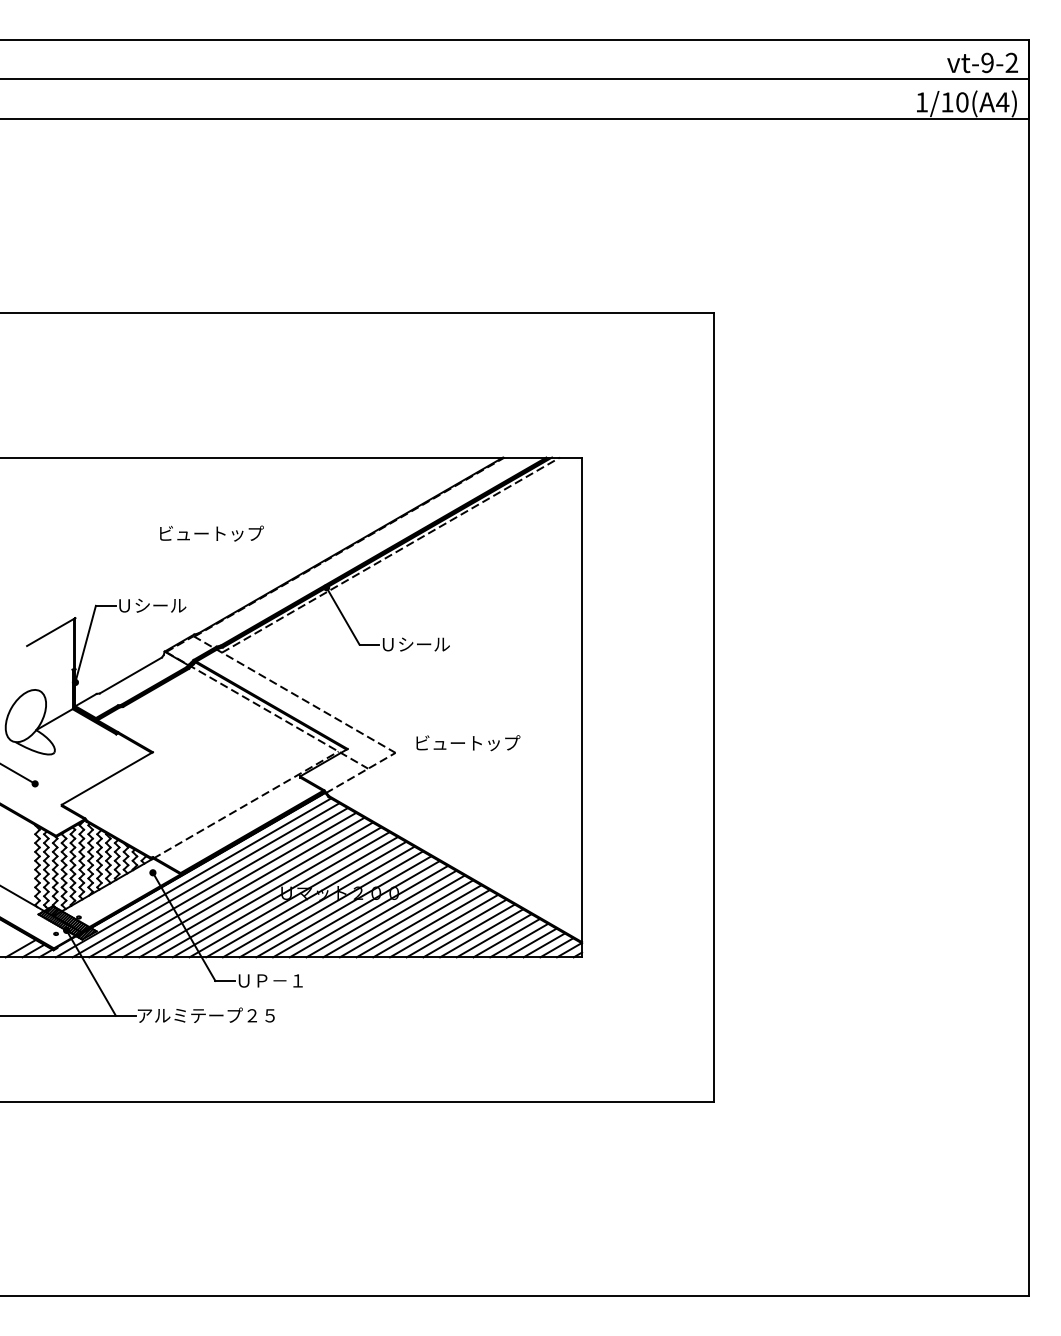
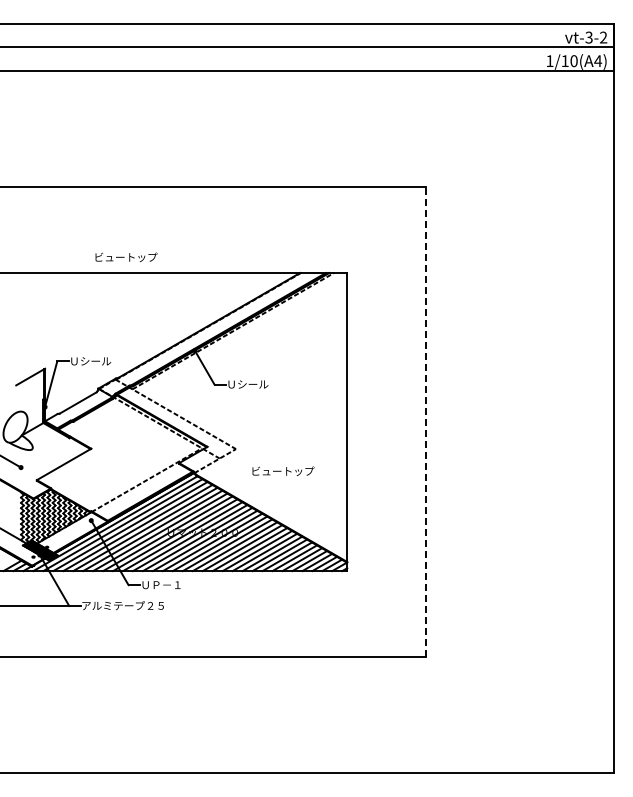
text: (986, 62) -> (588, 37), vt-9-2 -> vt-3-2
text: (211, 532) -> (126, 256), moved
line: (713, 706) -> (425, 421), solid -> dashed
text: (468, 741) -> (283, 470), moved

